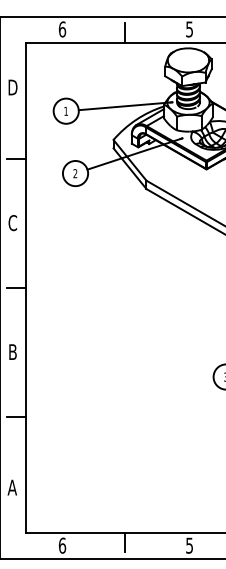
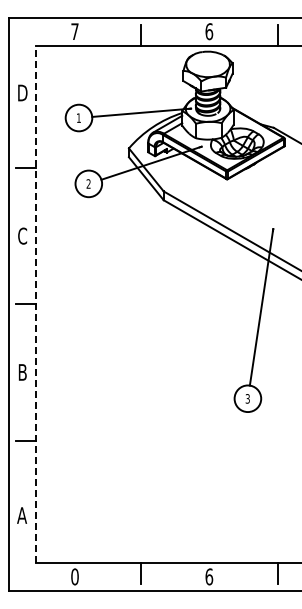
text: (61, 29) -> (74, 31), 6 -> 7
text: (189, 29) -> (209, 31), 5 -> 6
line: (25, 287) -> (36, 304), solid -> dashed
text: (61, 545) -> (74, 576), 6 -> 0
text: (189, 545) -> (209, 576), 5 -> 6

